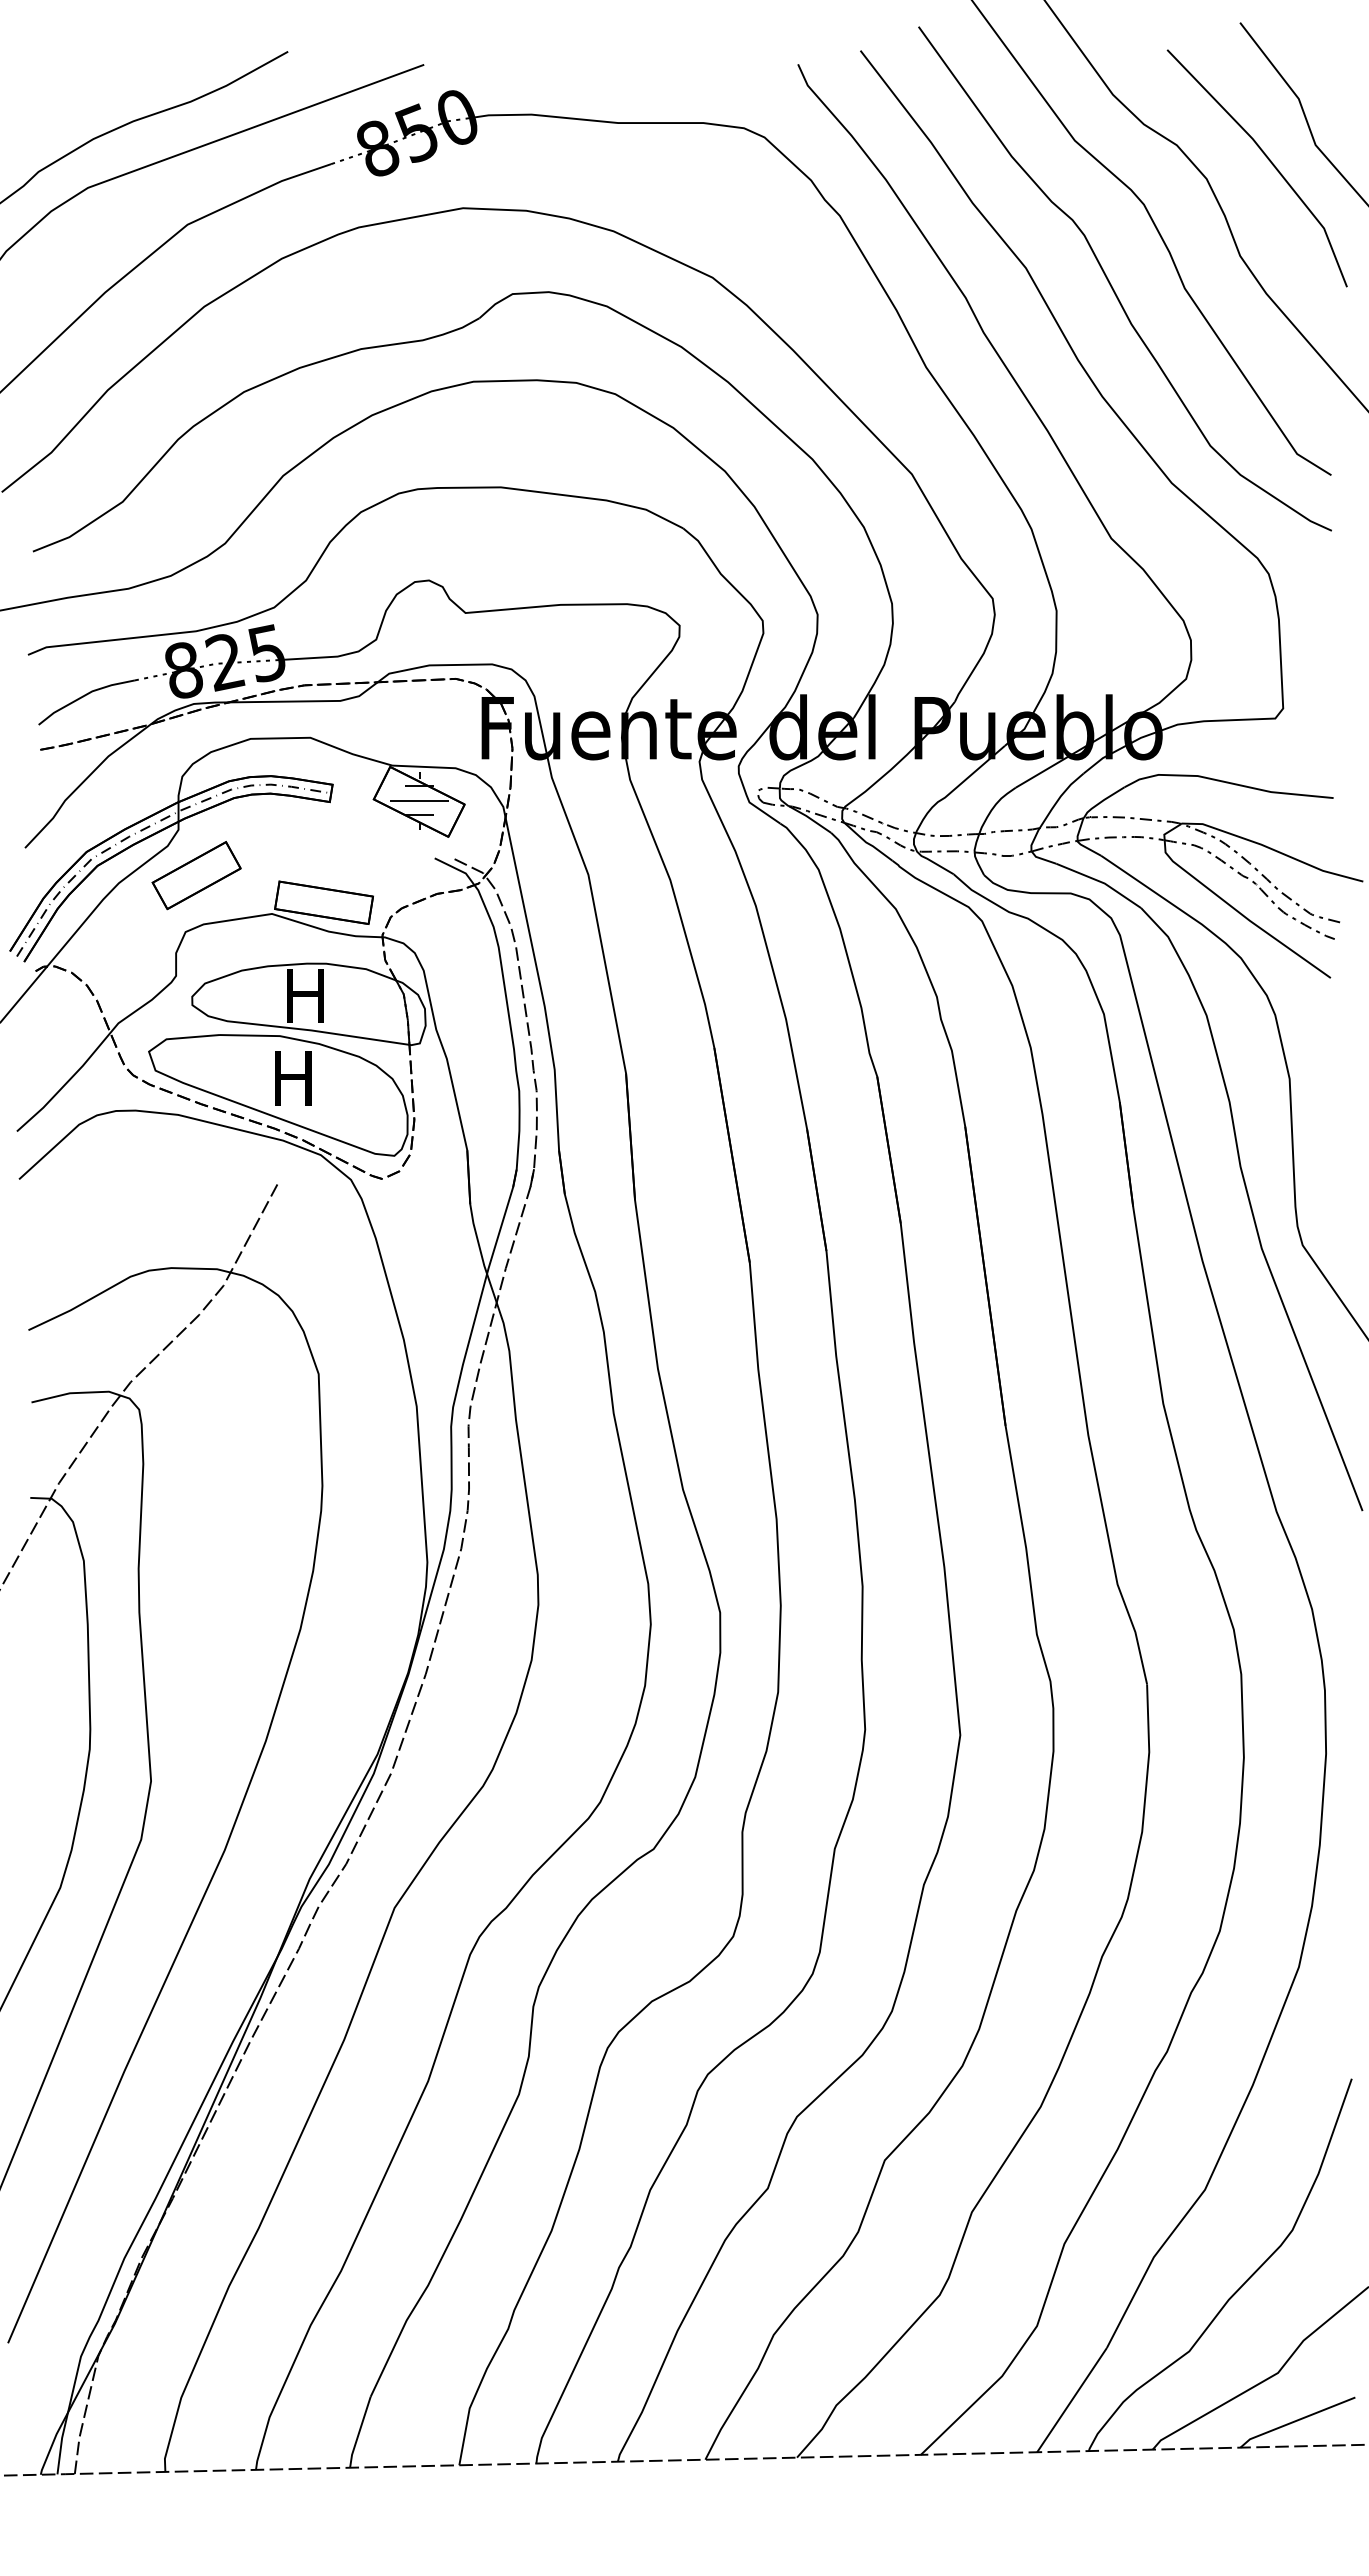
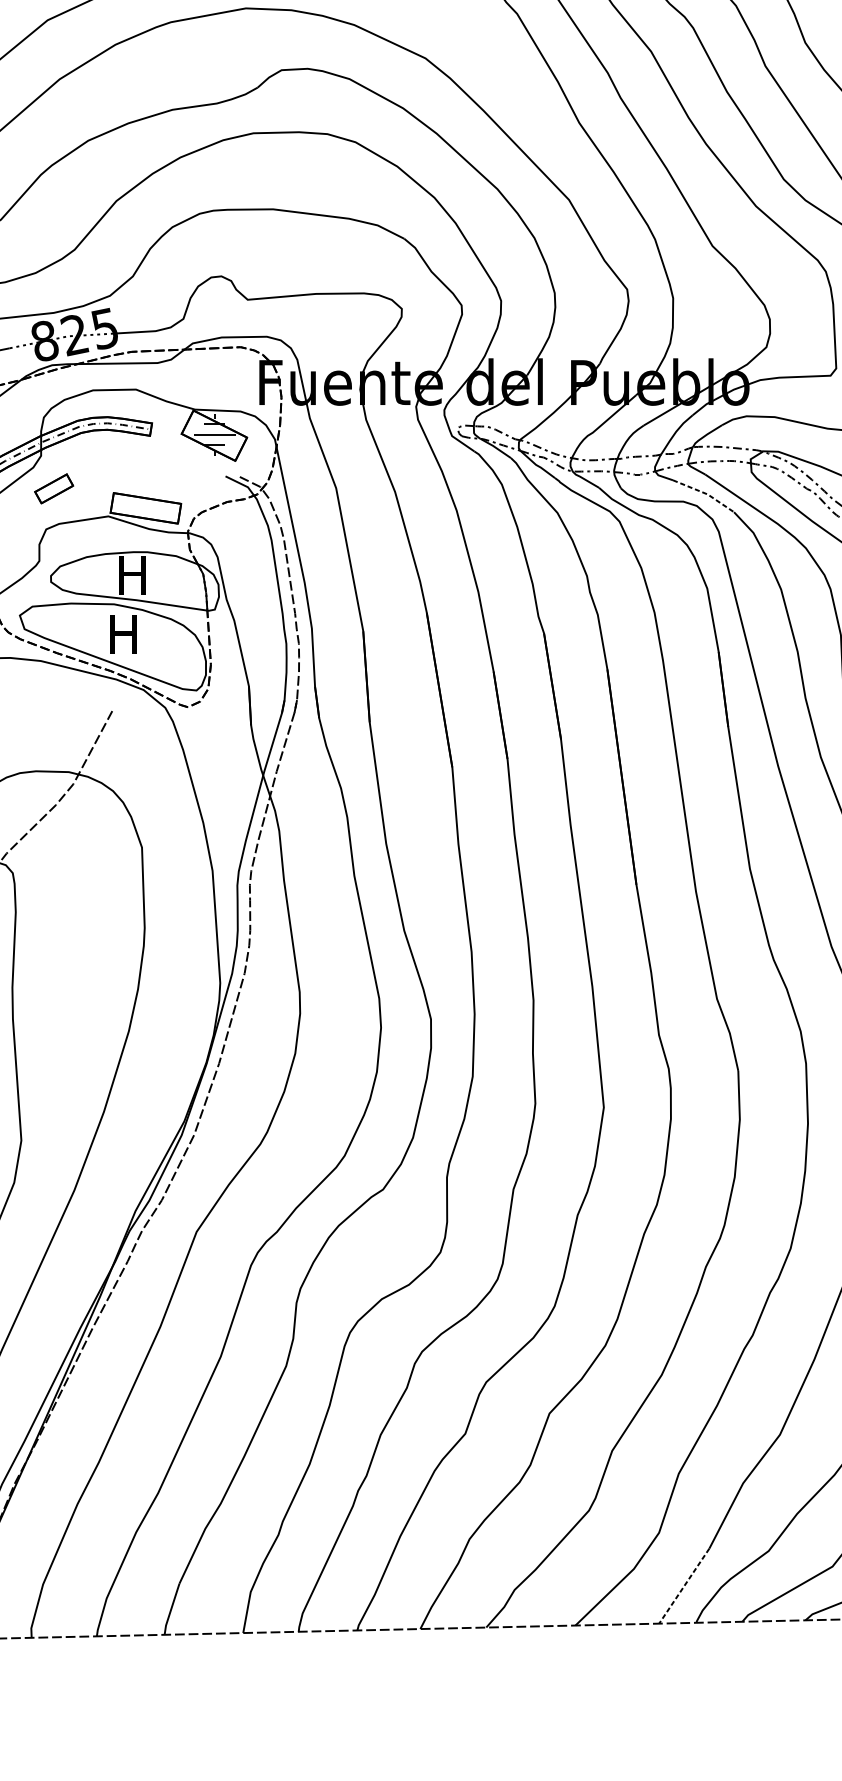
part: (196, 875) -> (54, 488), size x0.6
line: (1101, 882) -> (705, 493), solid -> dashed
line: (1072, 2400) -> (684, 1586), solid -> dashed

